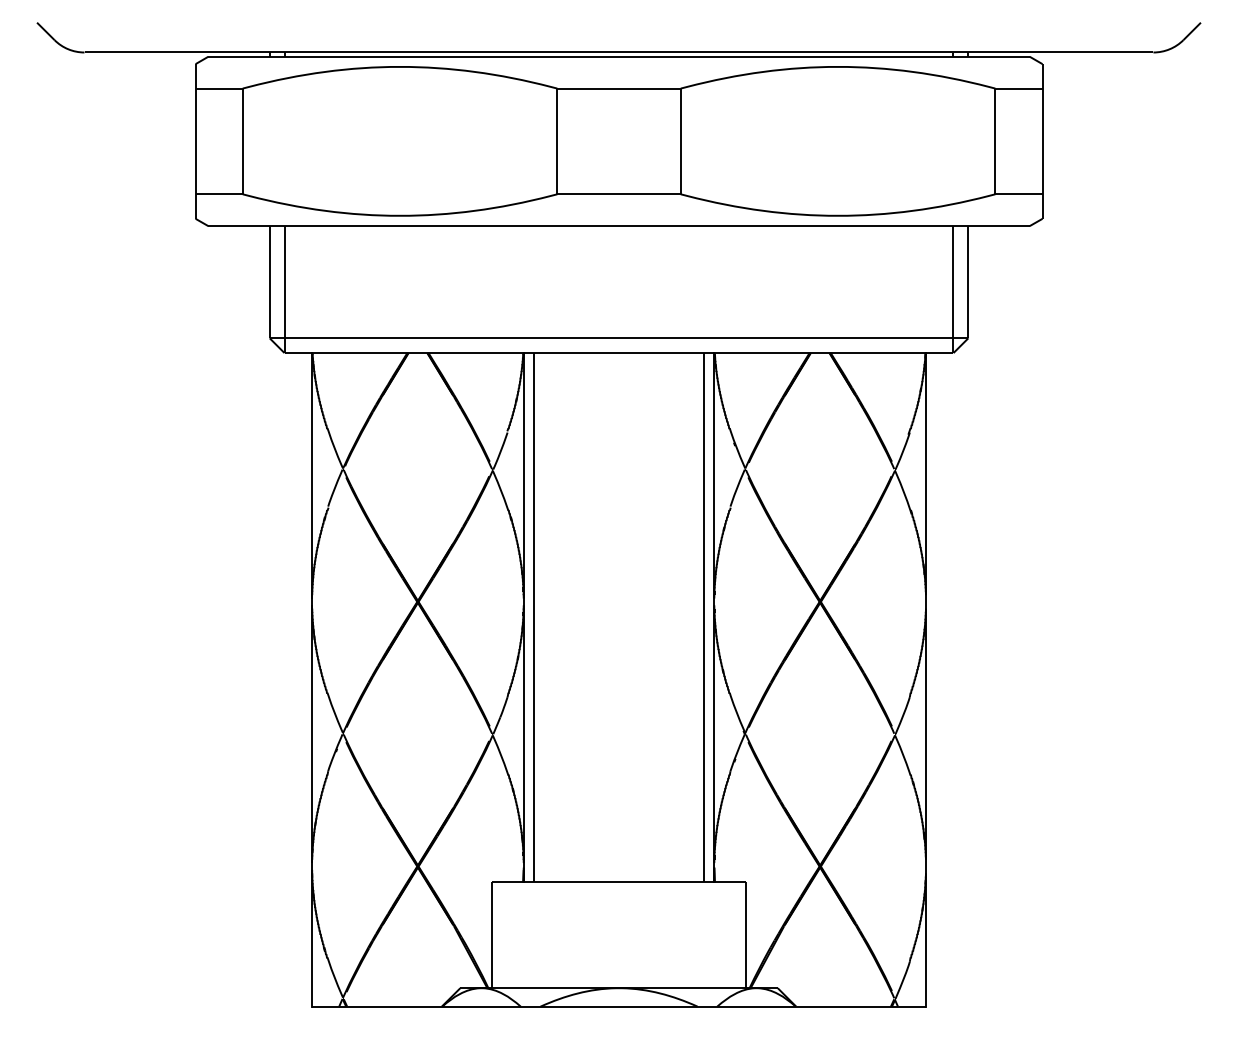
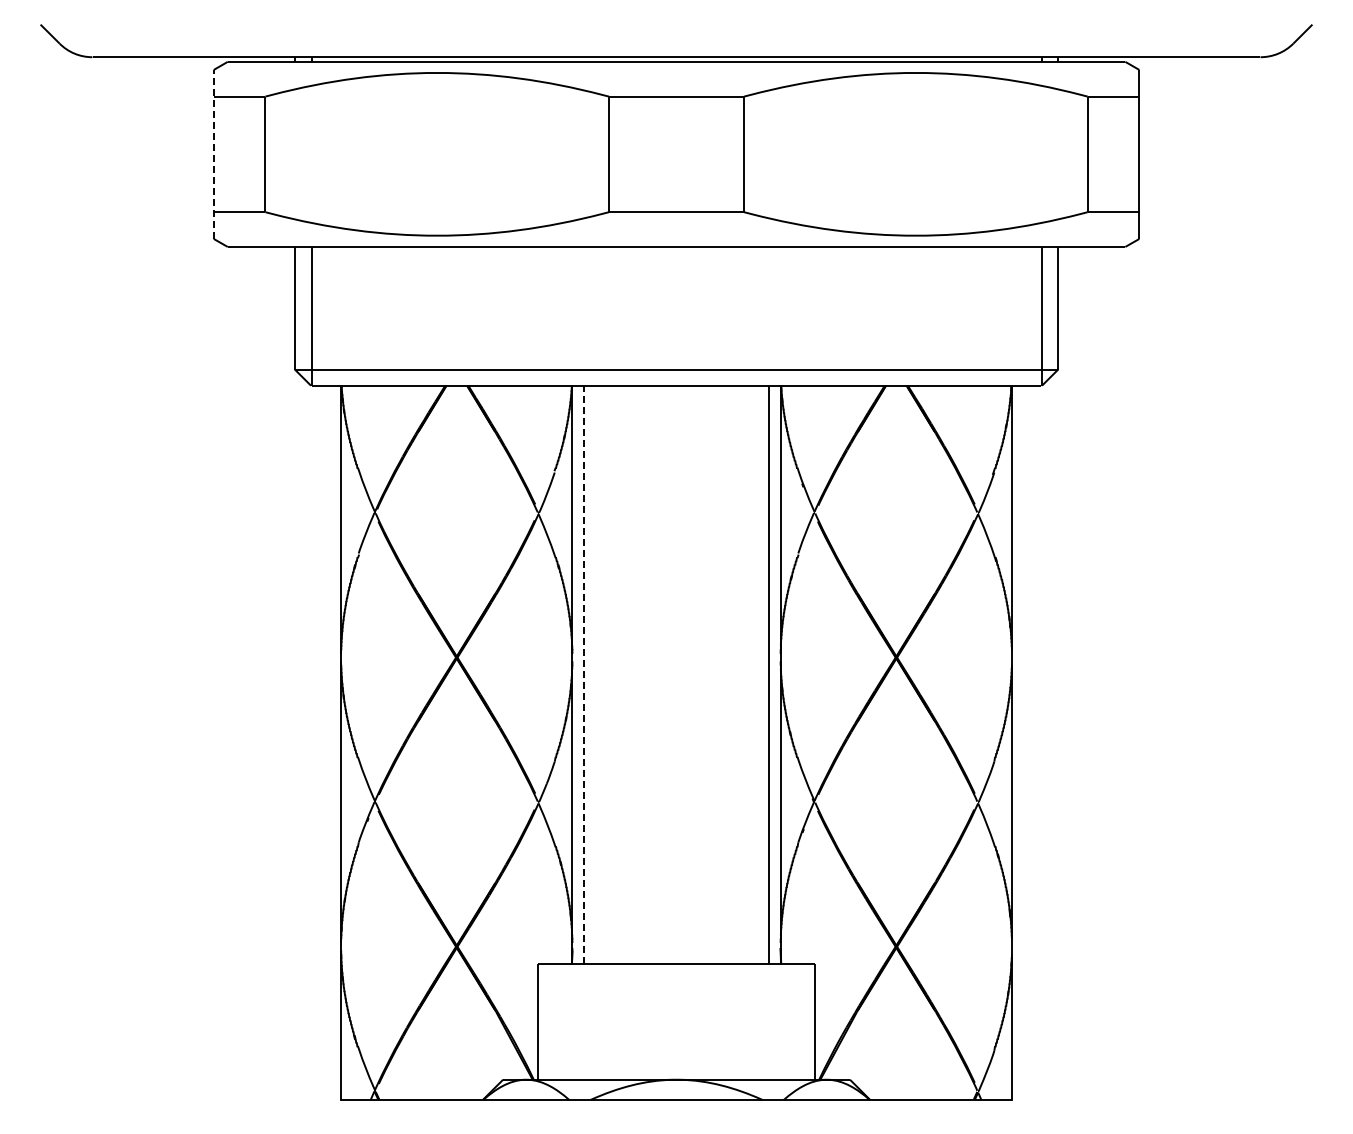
line: (195, 141) -> (213, 154), solid -> dashed
line: (534, 617) -> (584, 674), solid -> dashed

